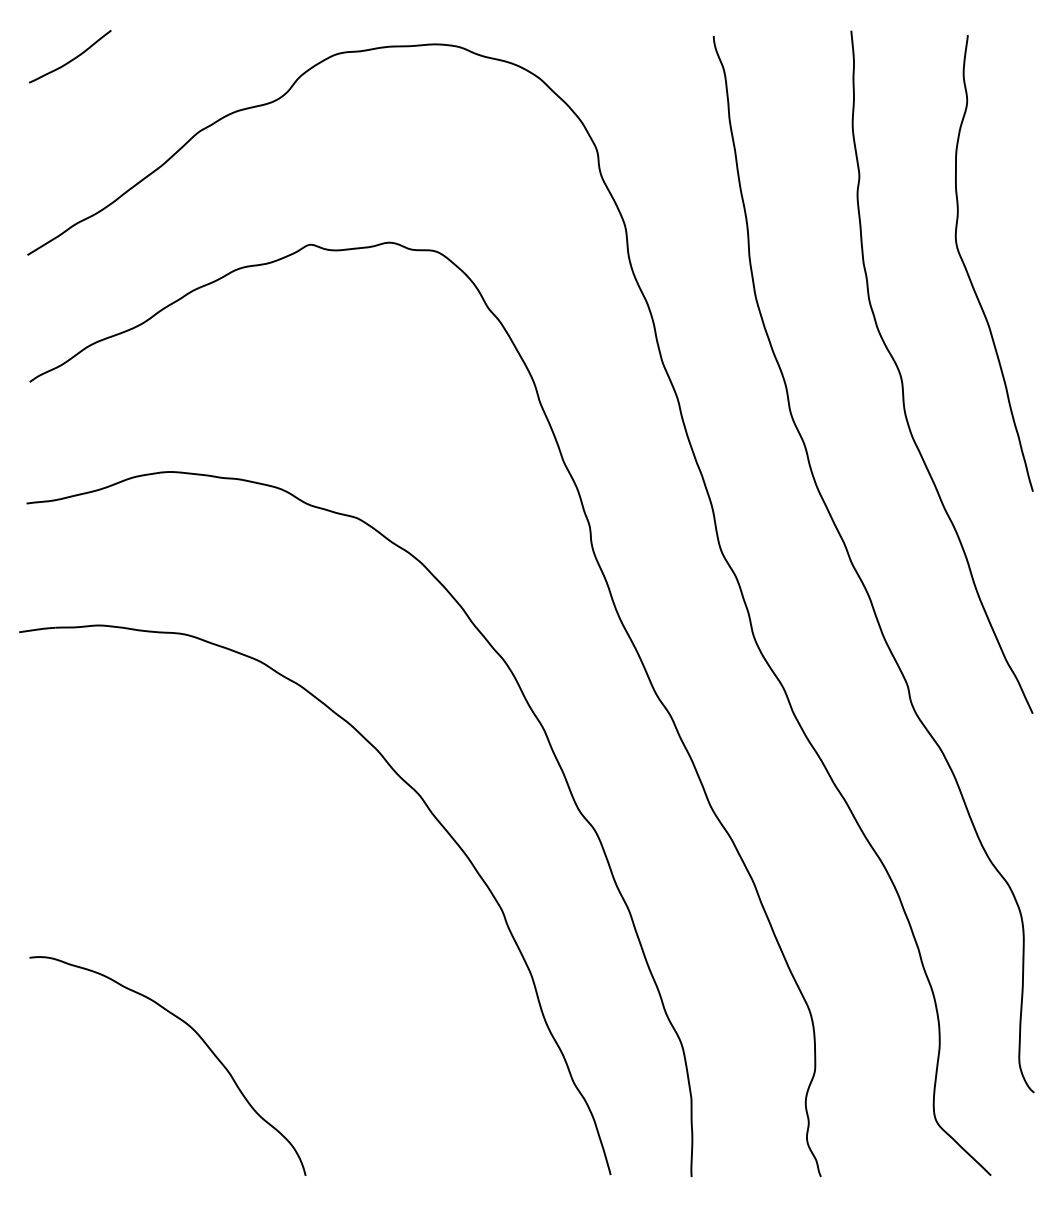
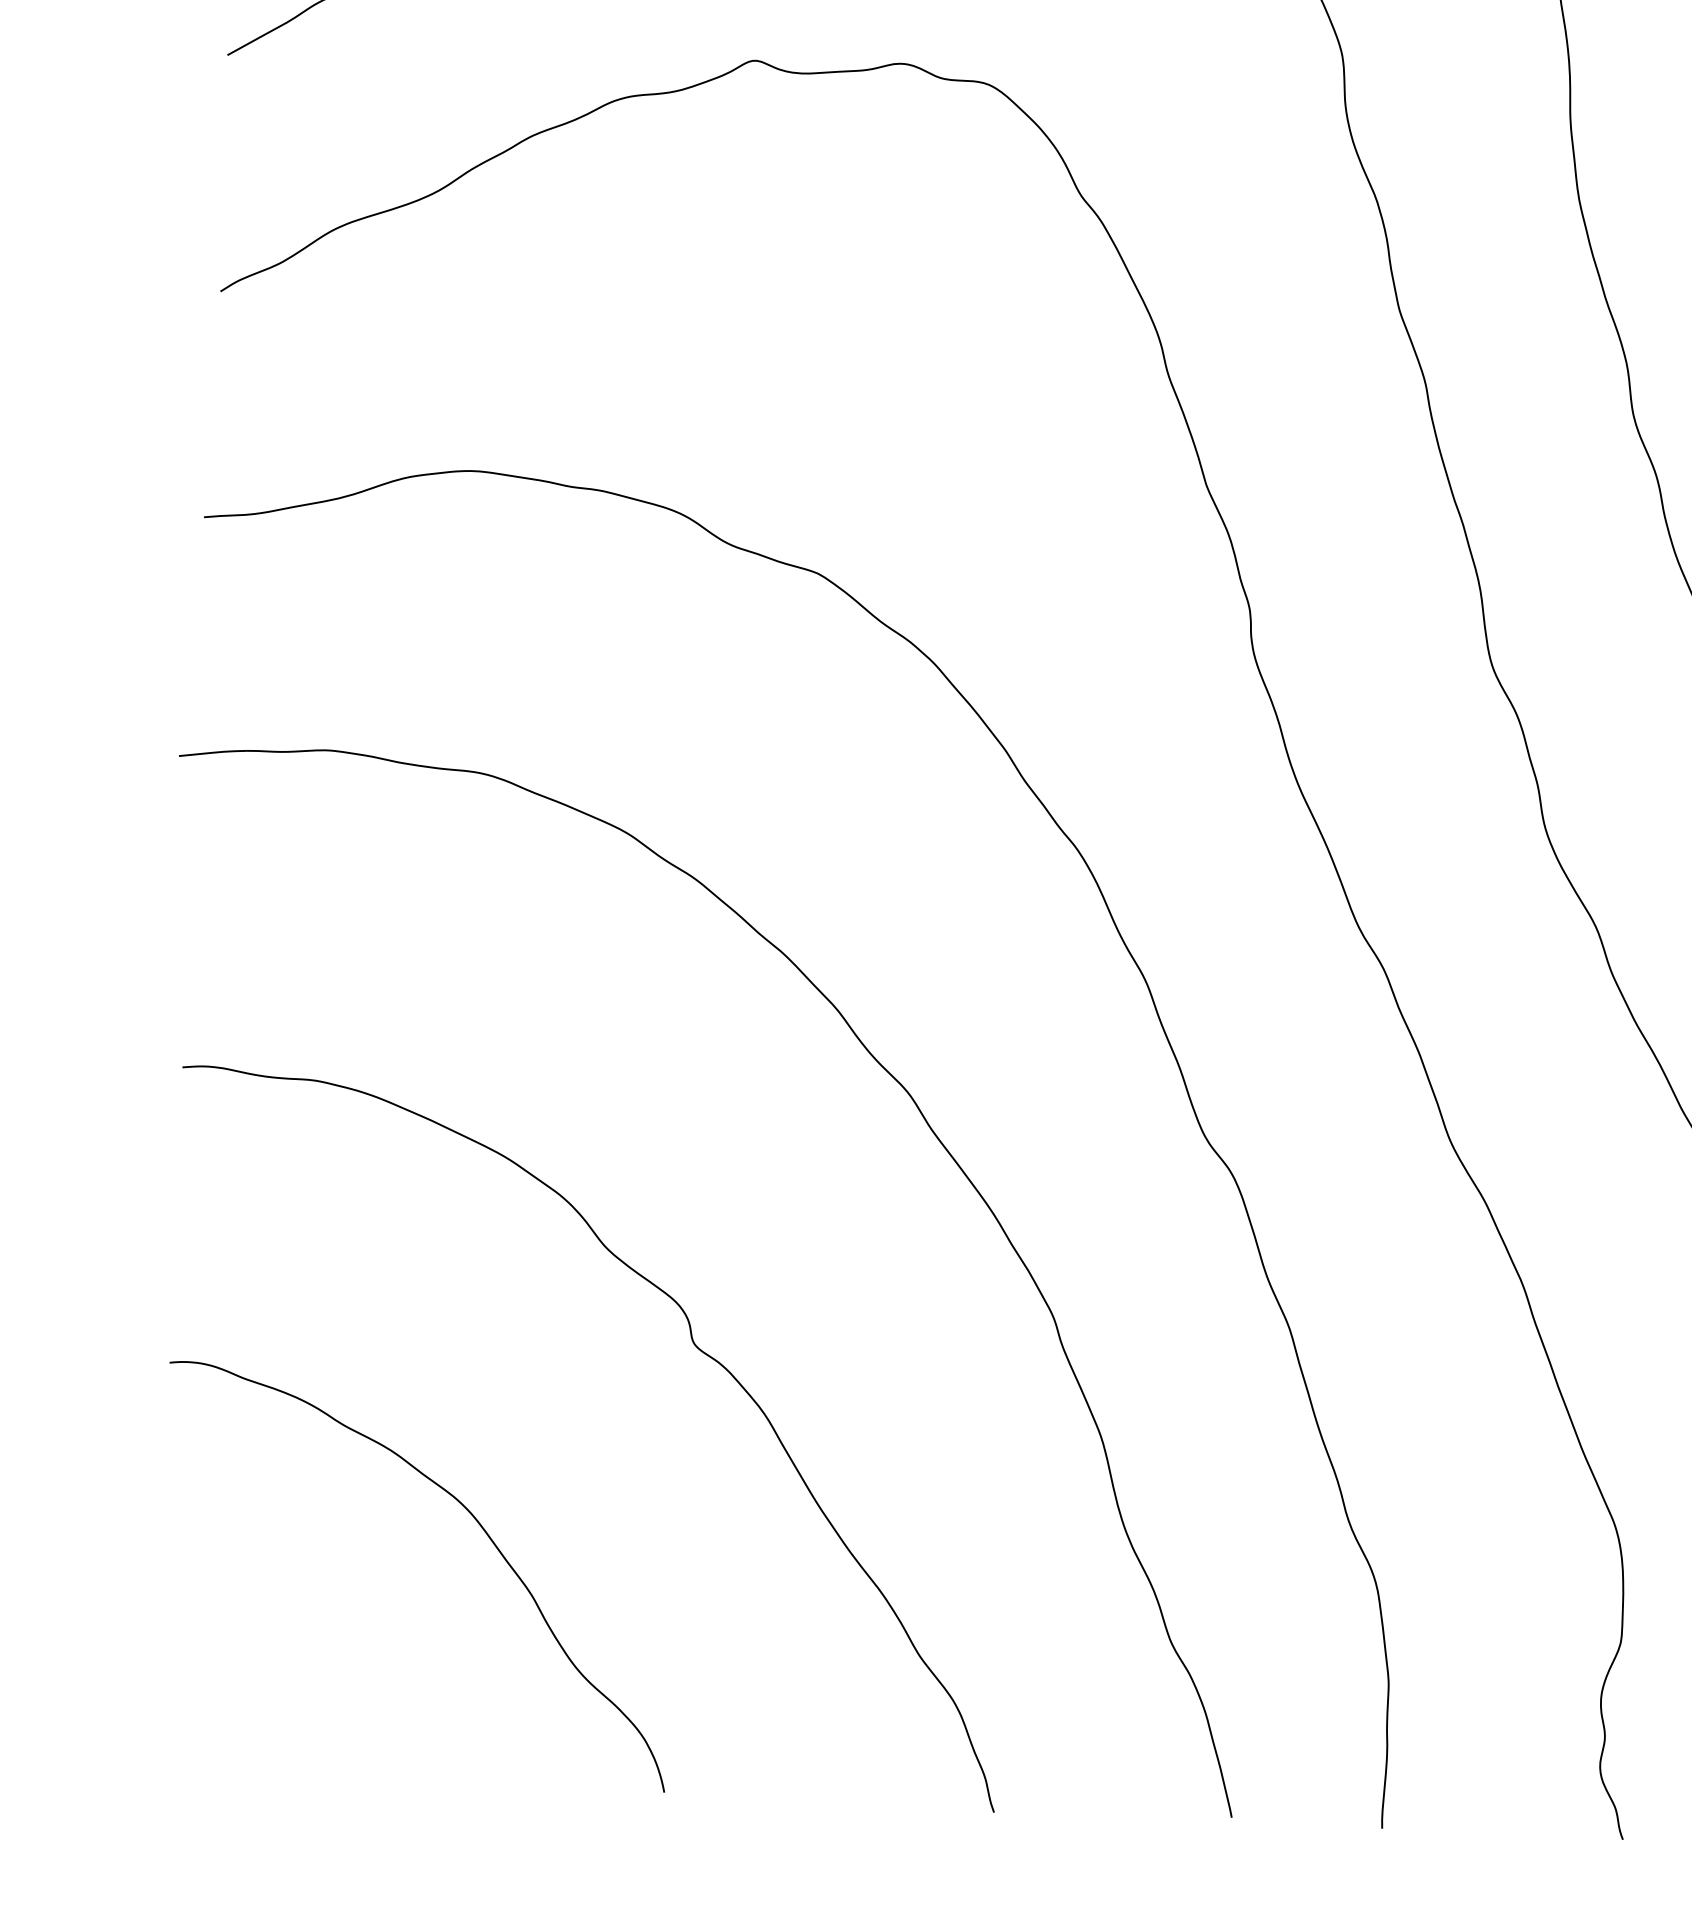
curve: (309, 934) -> (692, 1343), added

